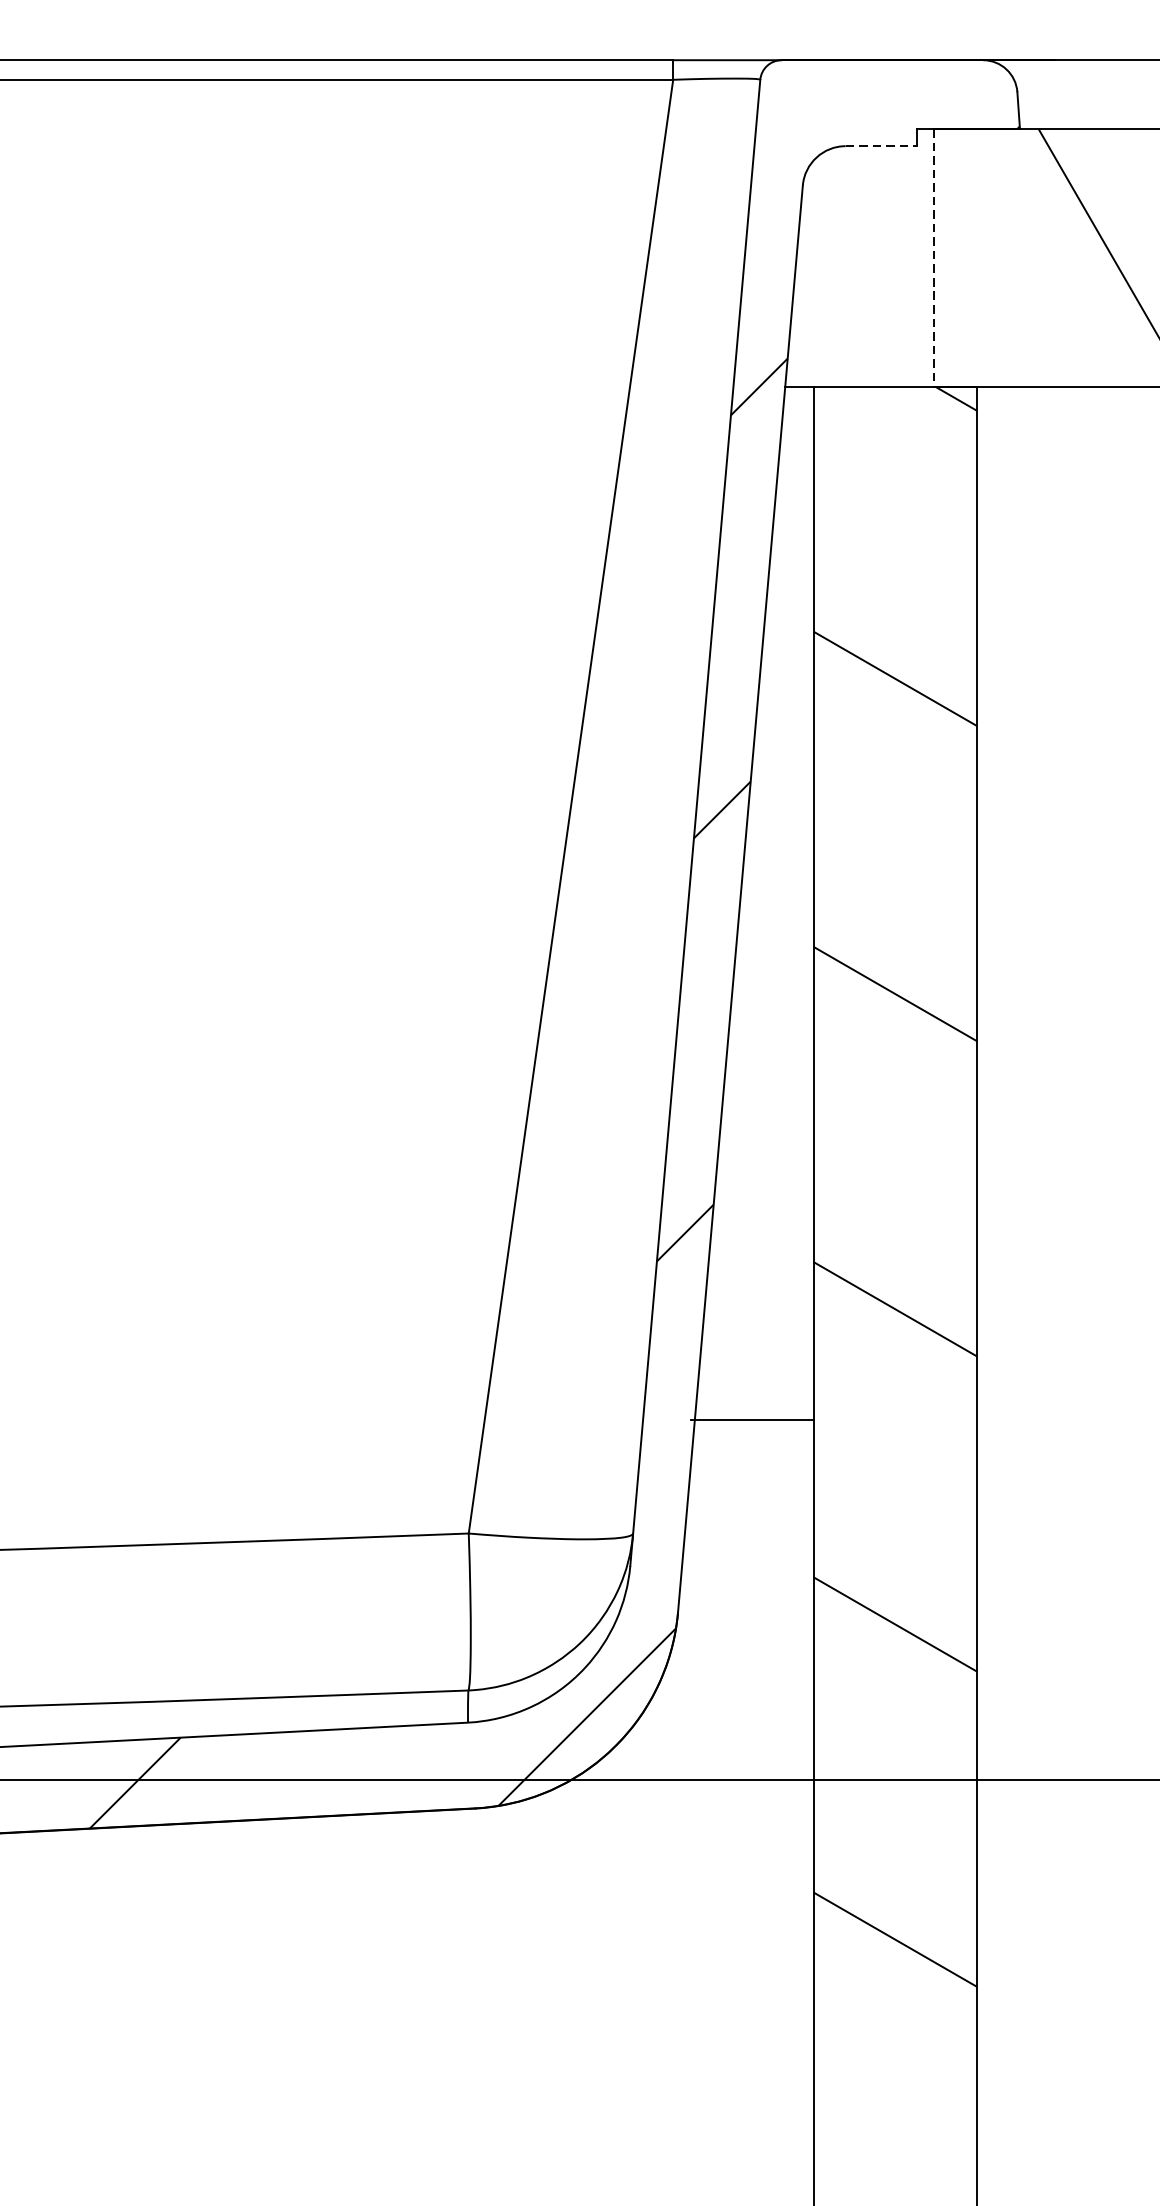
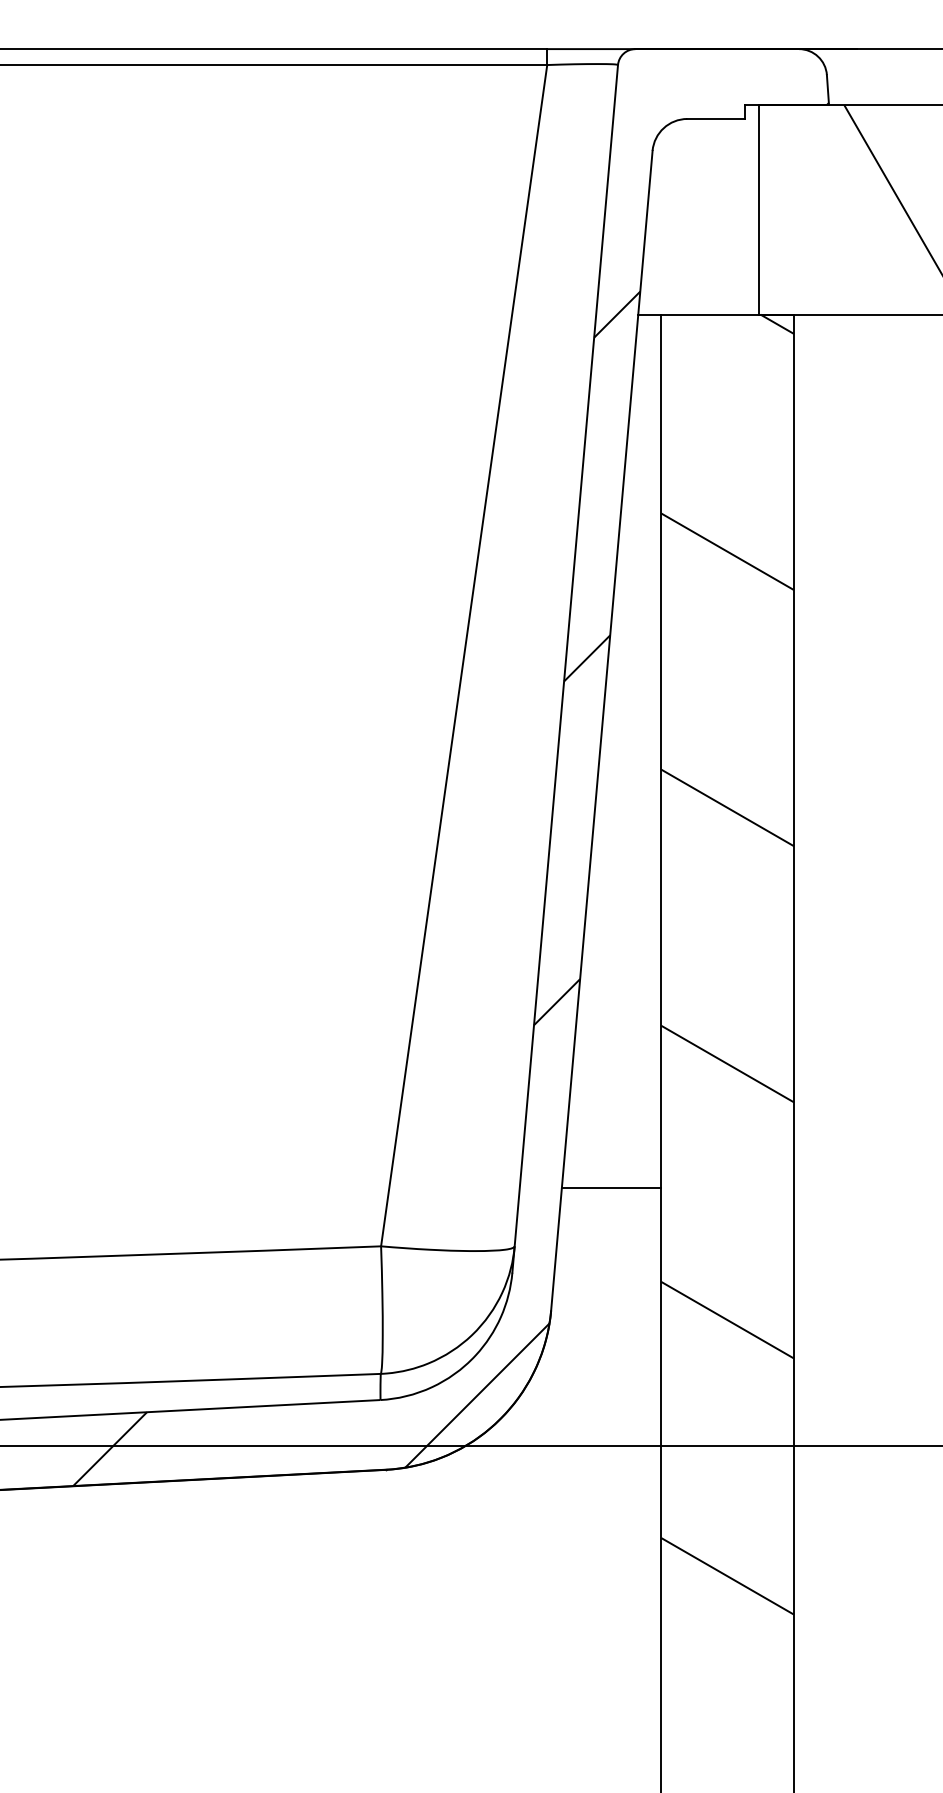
line: (881, 145) -> (716, 118), dashed -> solid
line: (934, 257) -> (759, 209), dashed -> solid
line: (752, 1419) -> (611, 1187), moved

